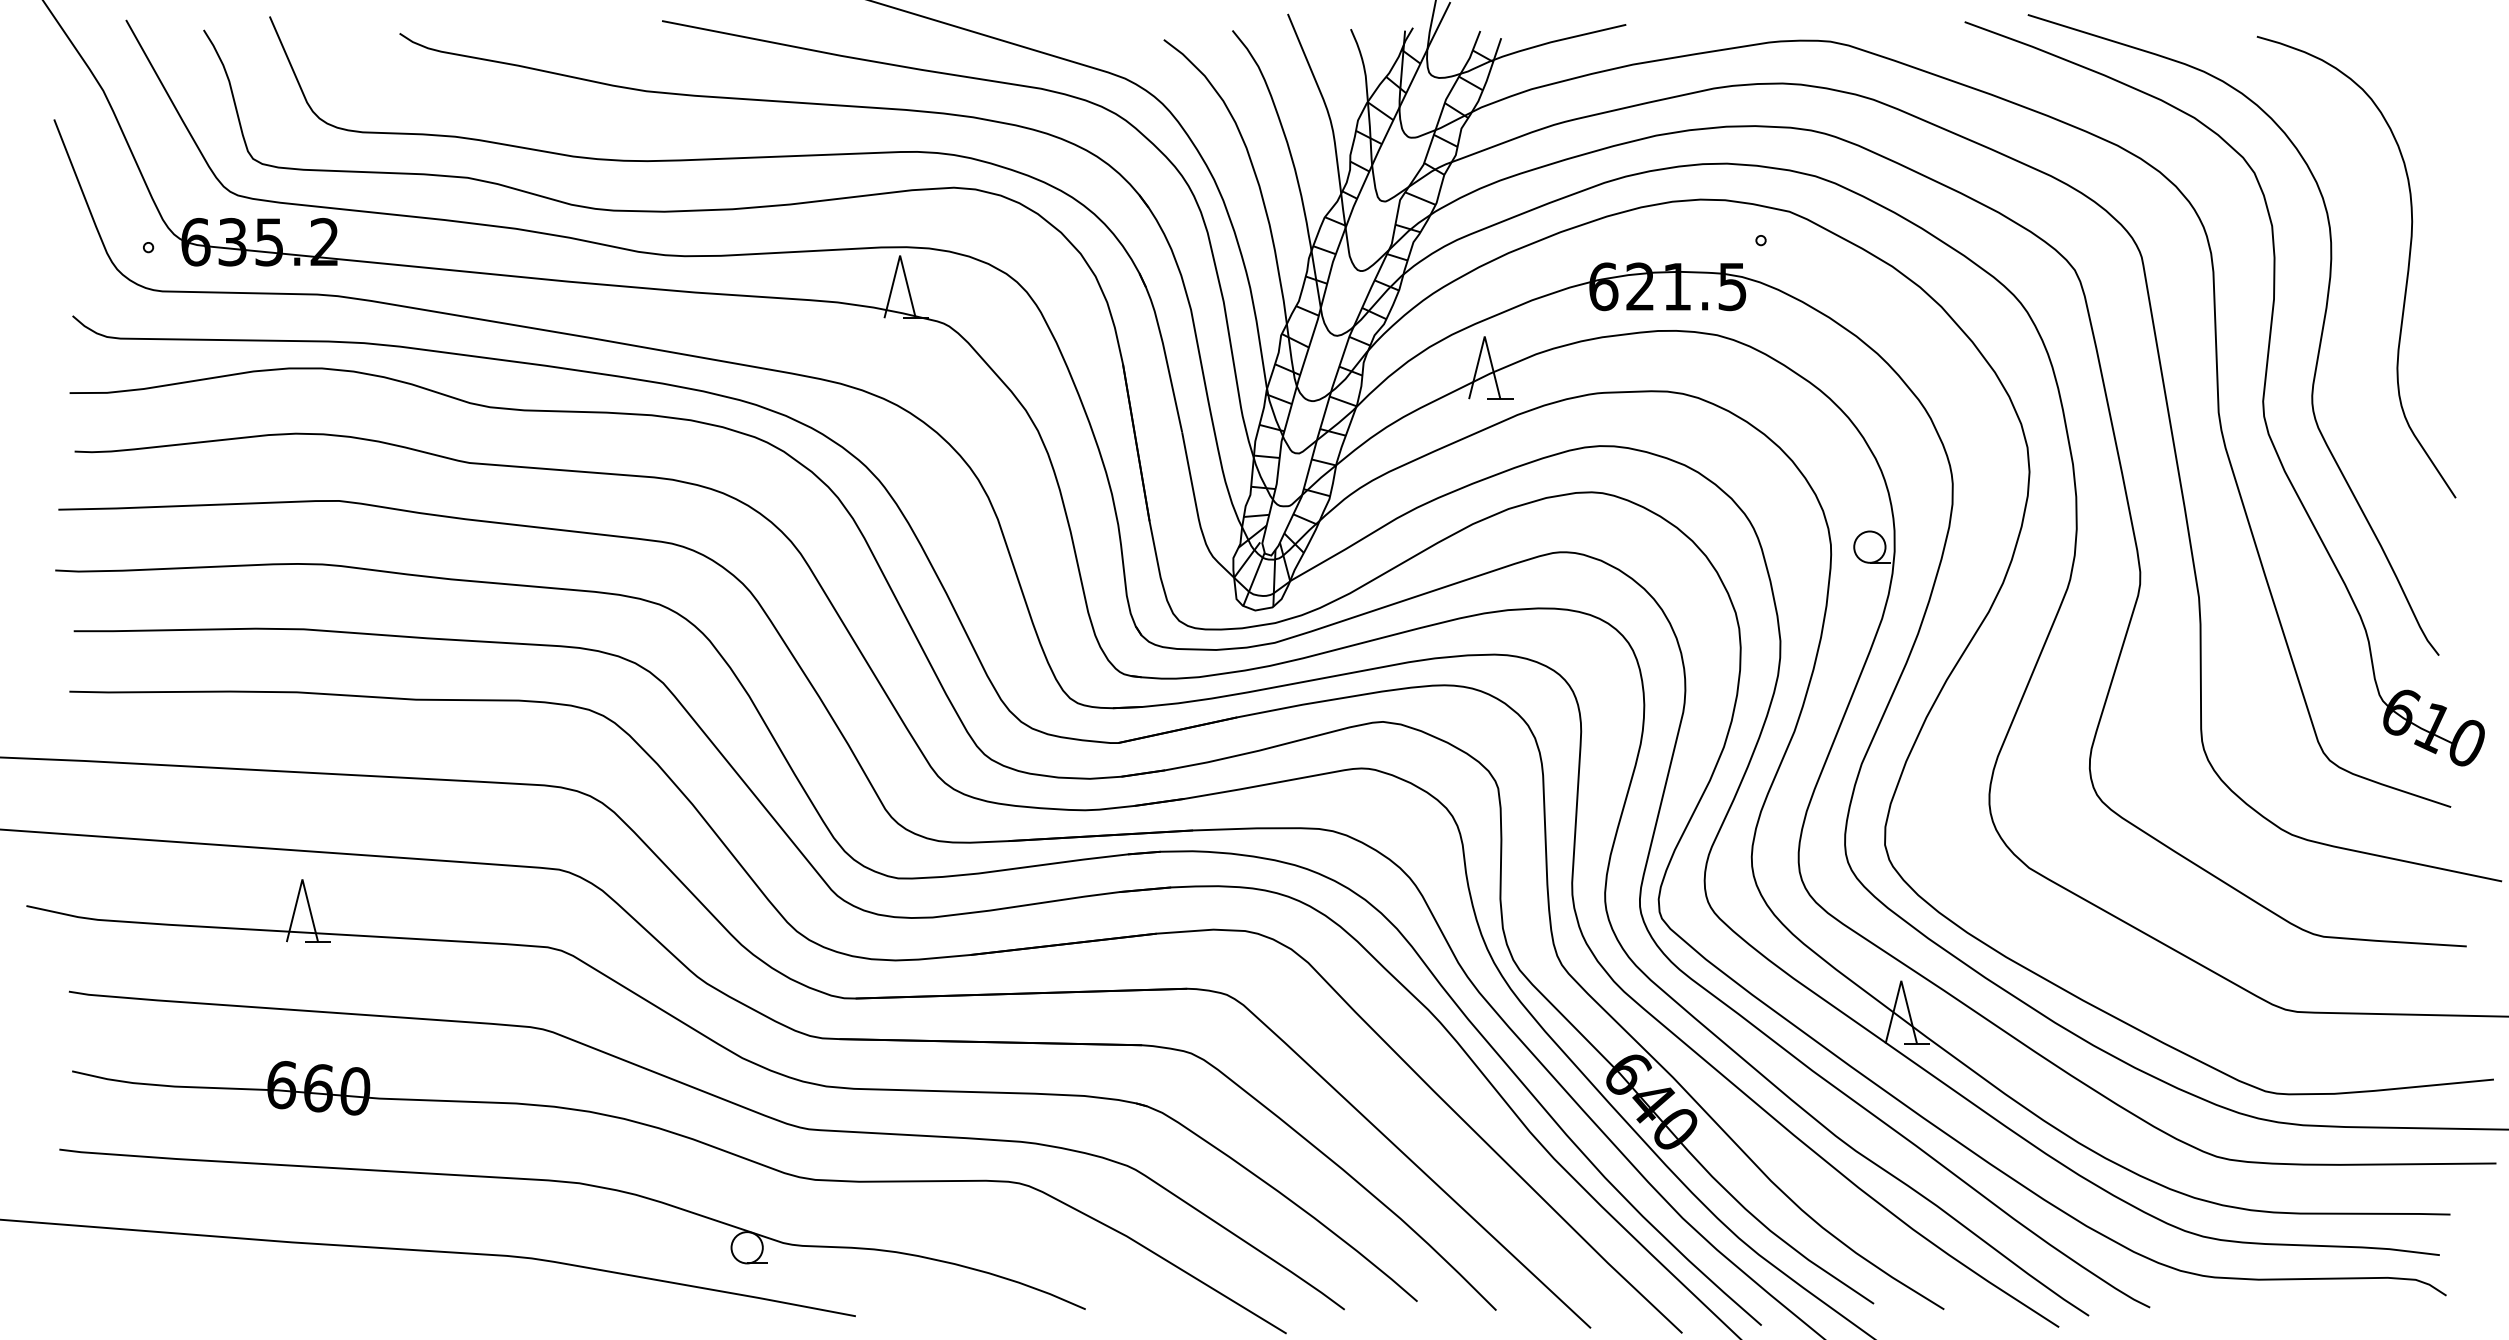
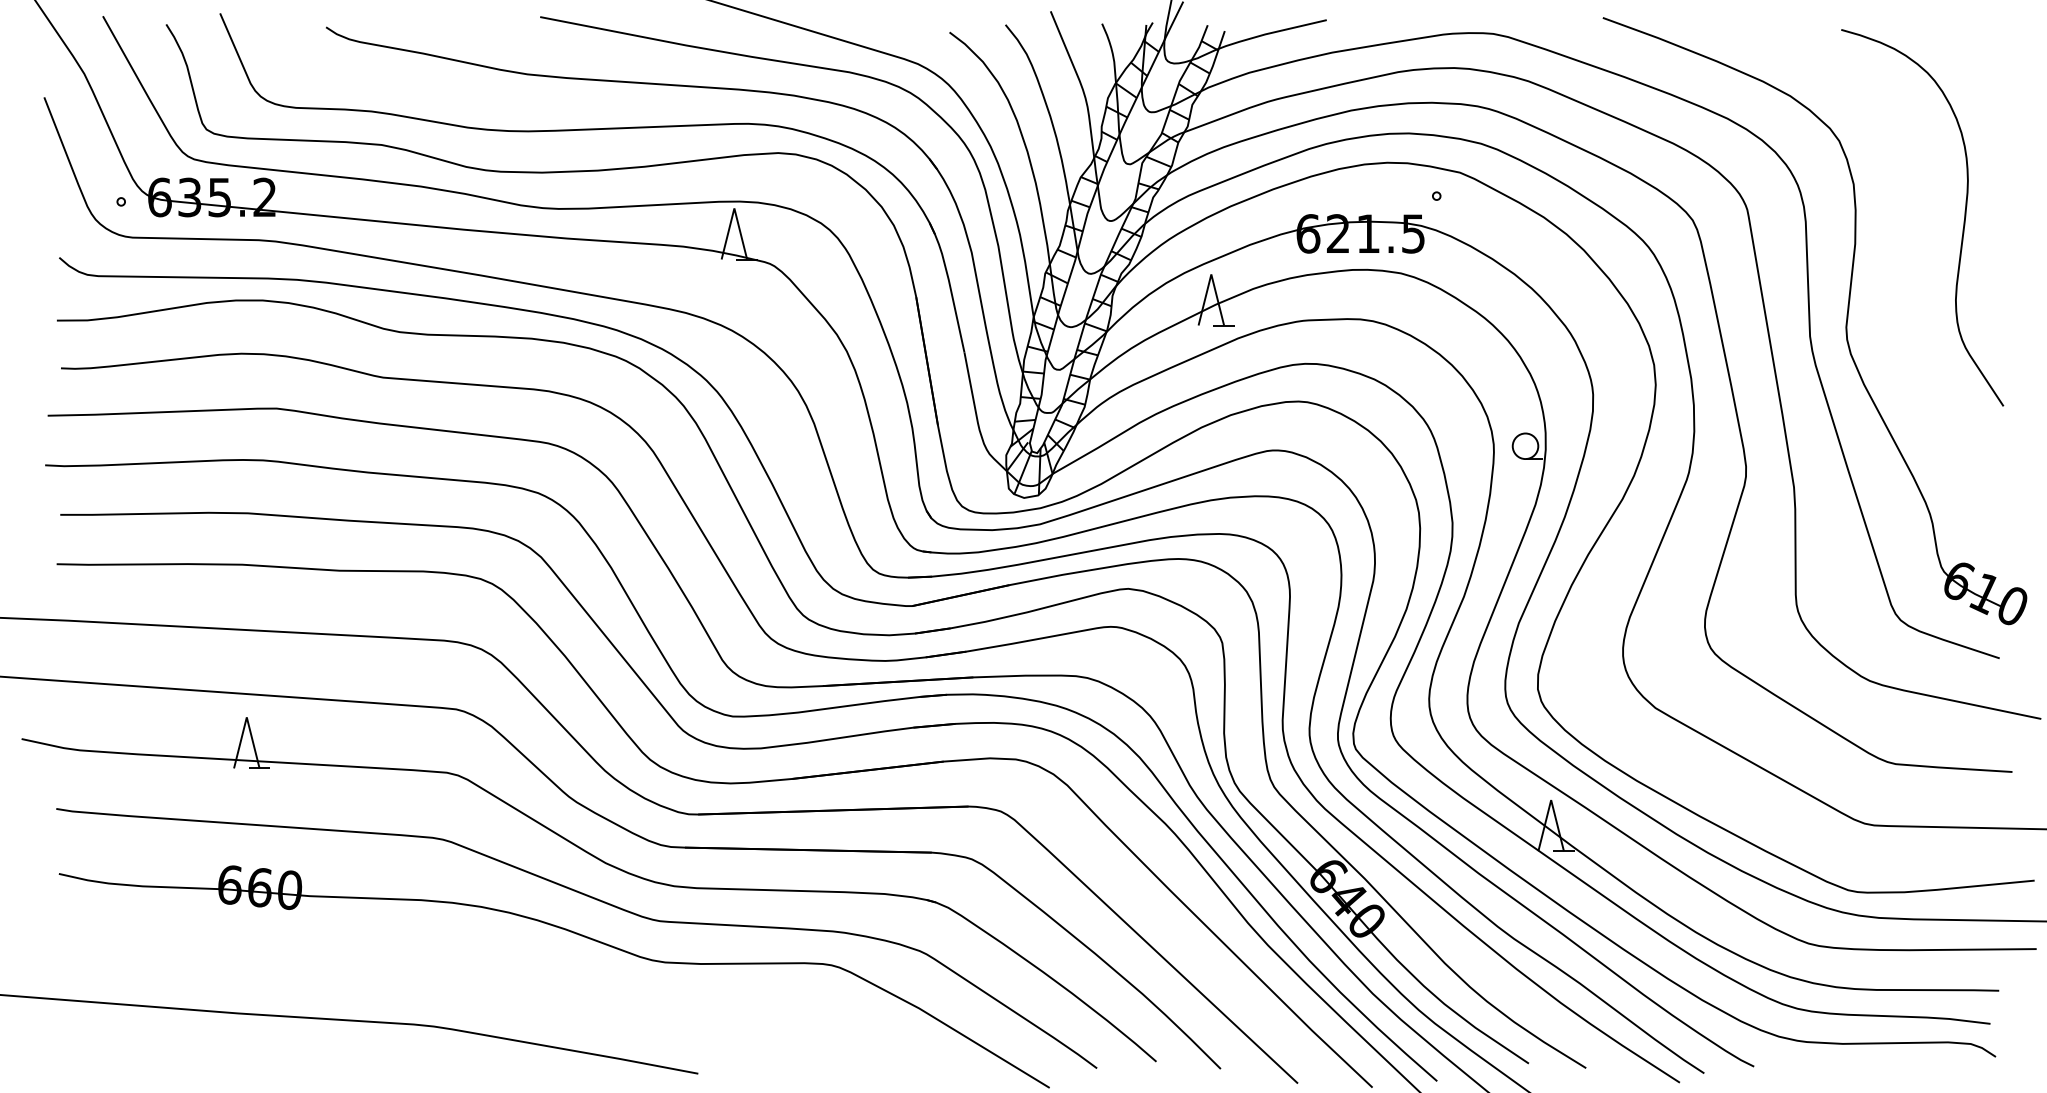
curve: (2318, 346) -> (1891, 282), removed
part: (578, 1184) -> (472, 966), removed

